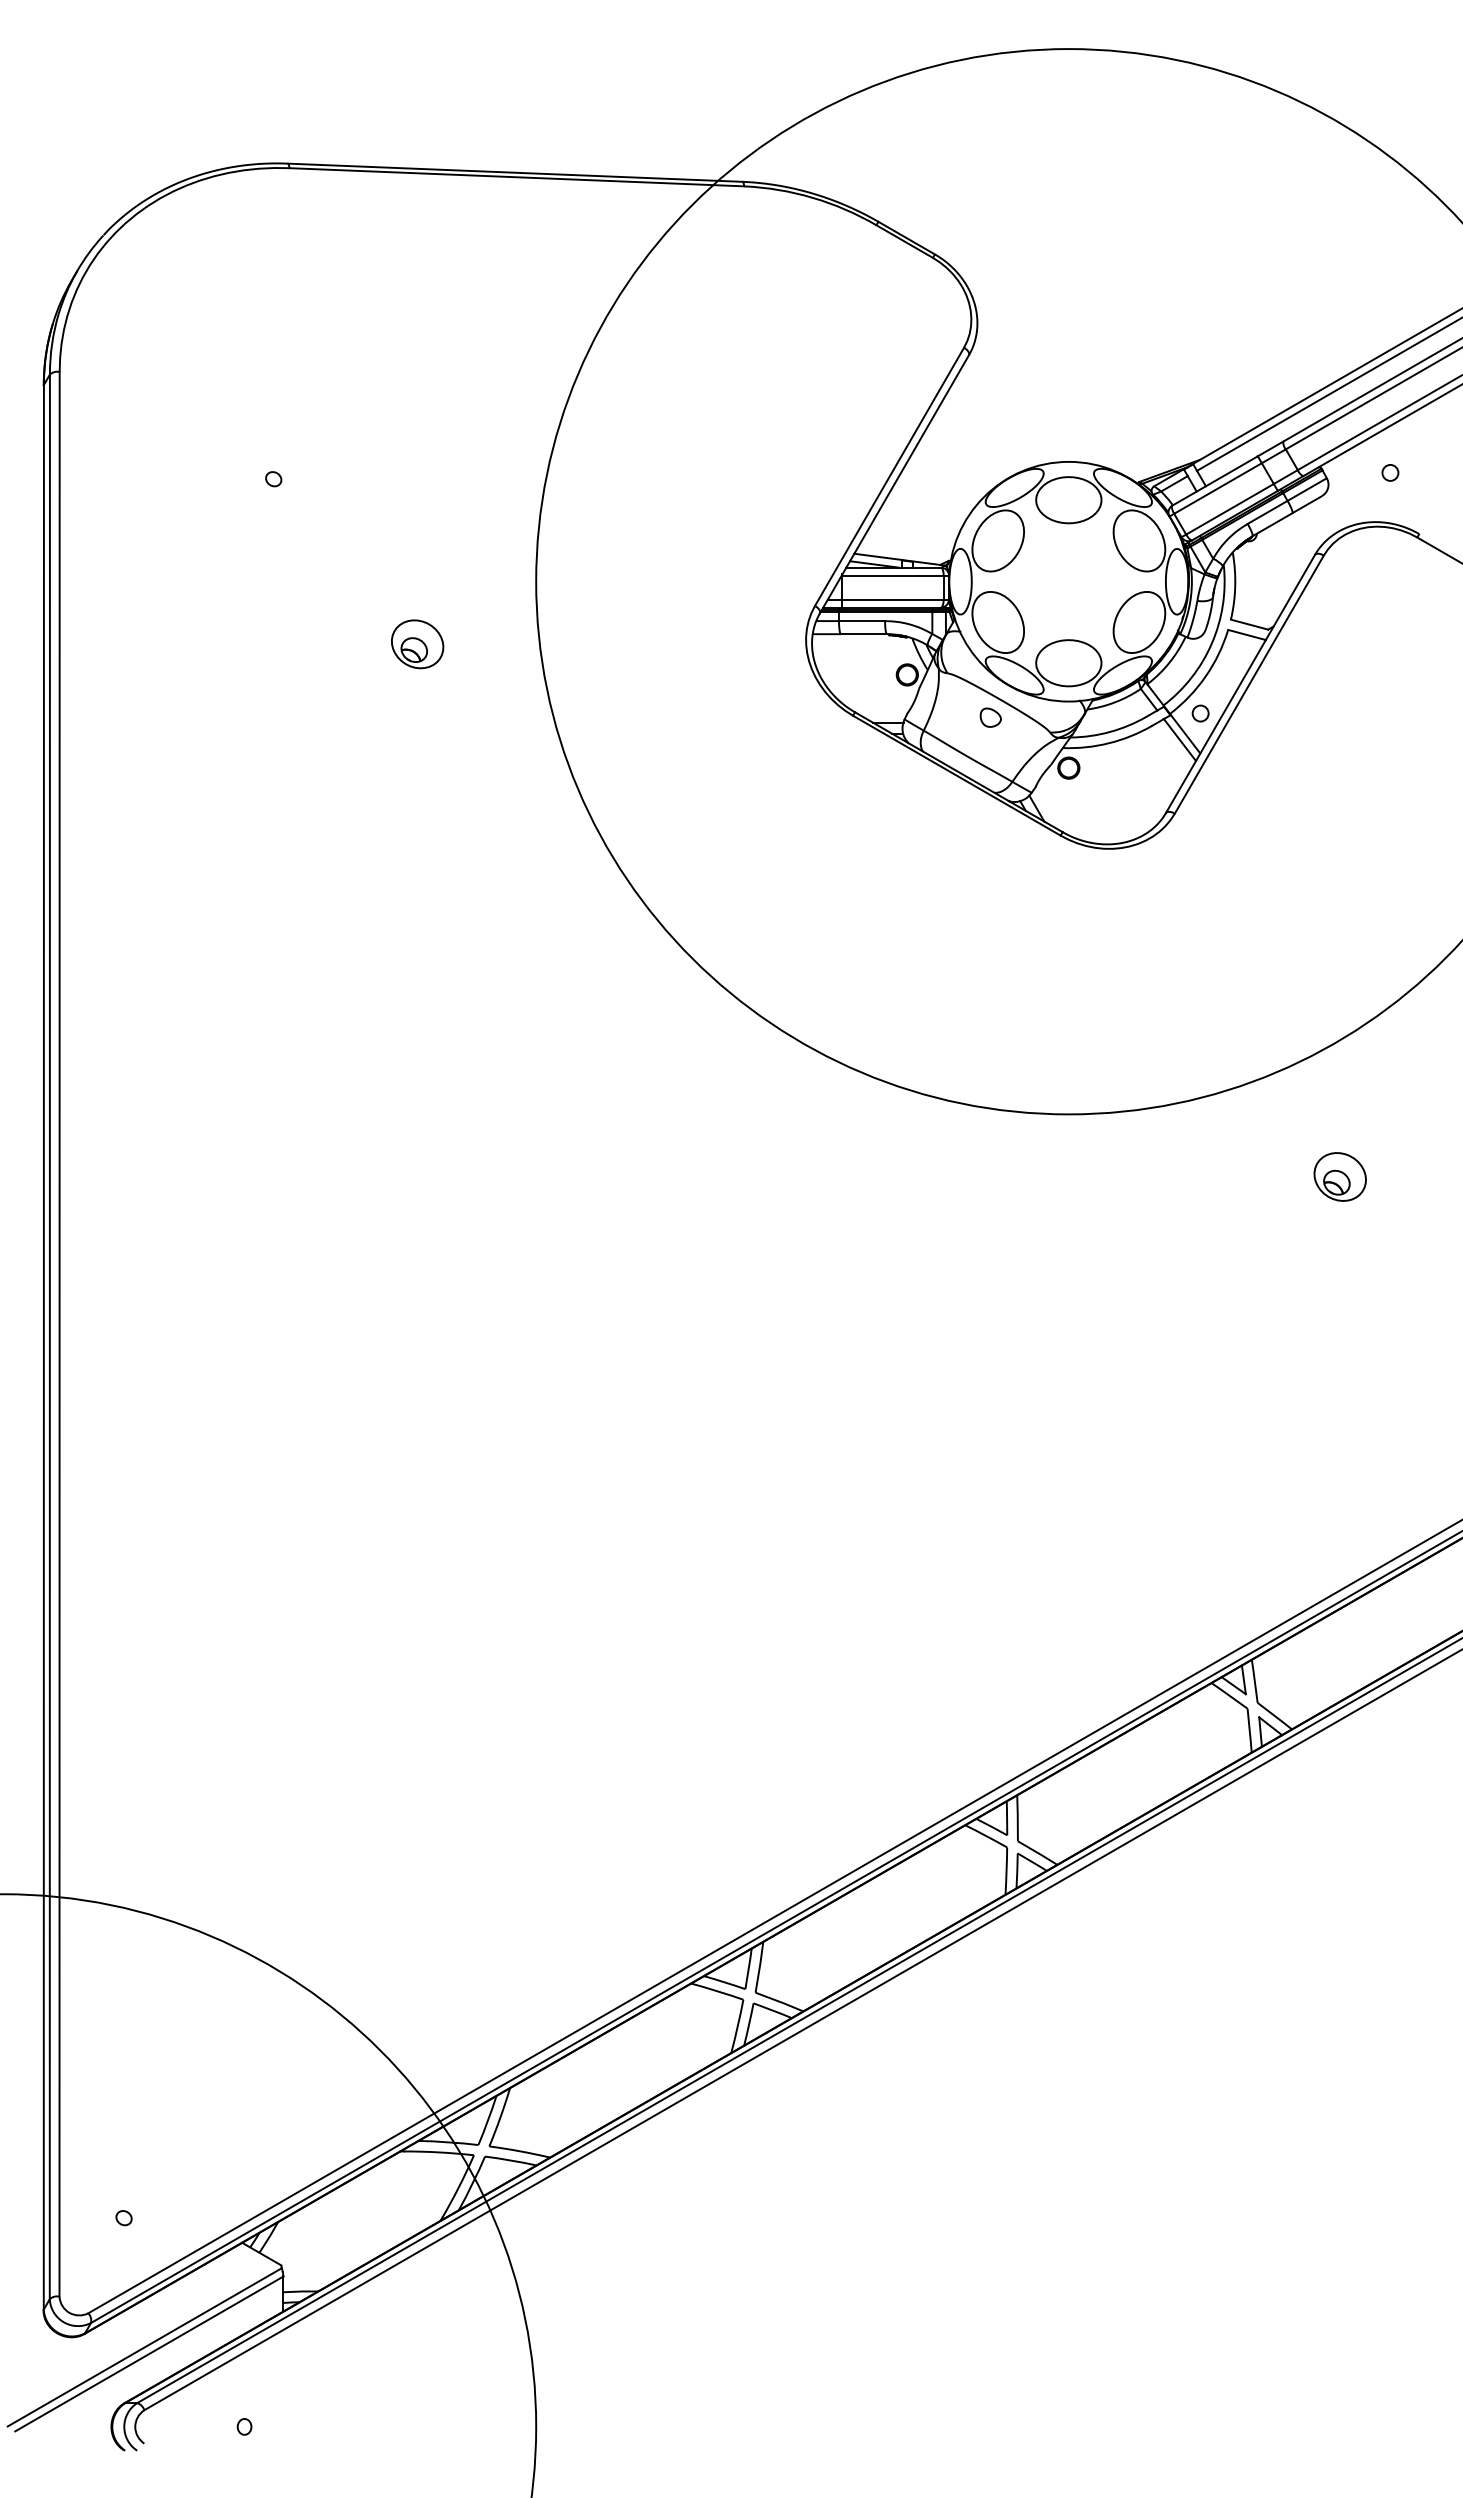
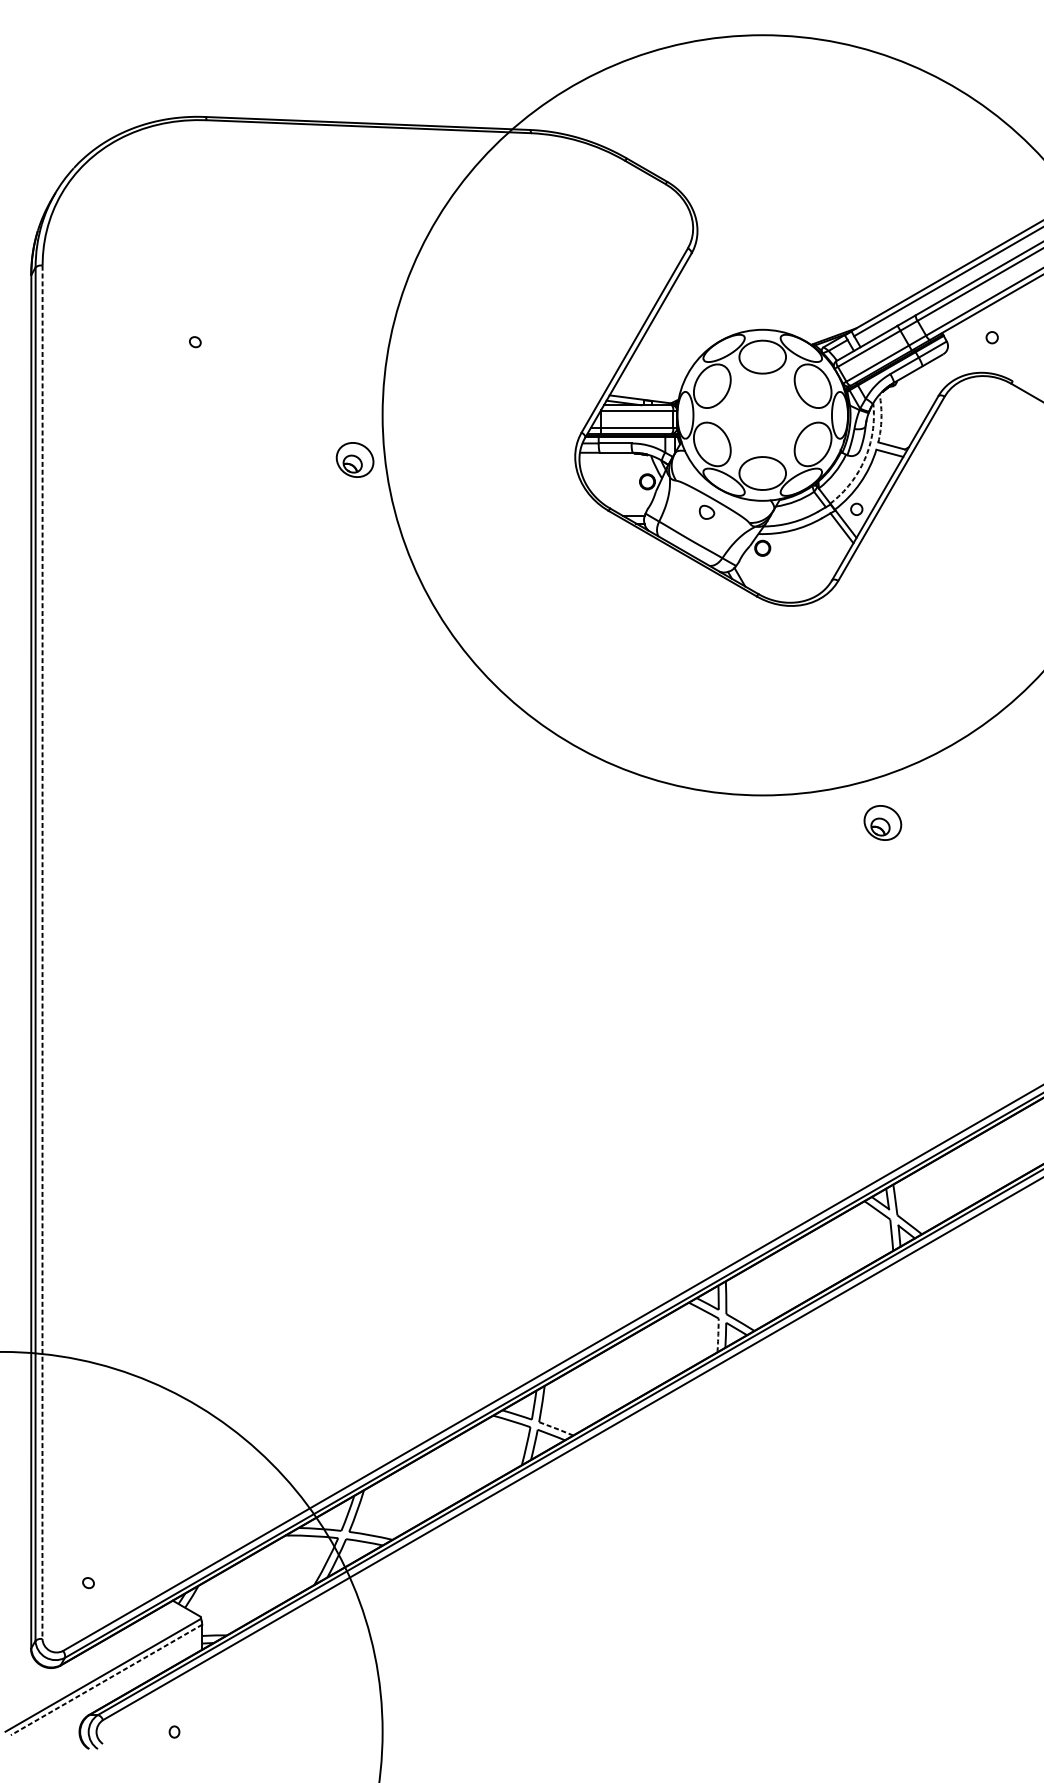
arc: (1235, 586) -> (881, 418), solid -> dashed
arc: (1211, 643) -> (864, 459), solid -> dashed
part: (417, 644) -> (355, 460), moved
part: (1339, 1176) -> (882, 822), moved
line: (59, 1334) -> (42, 952), solid -> dashed
arc: (1006, 1871) -> (718, 1335), solid -> dashed
line: (780, 2001) -> (556, 1428), solid -> dashed
line: (149, 2353) -> (106, 1679), solid -> dashed

